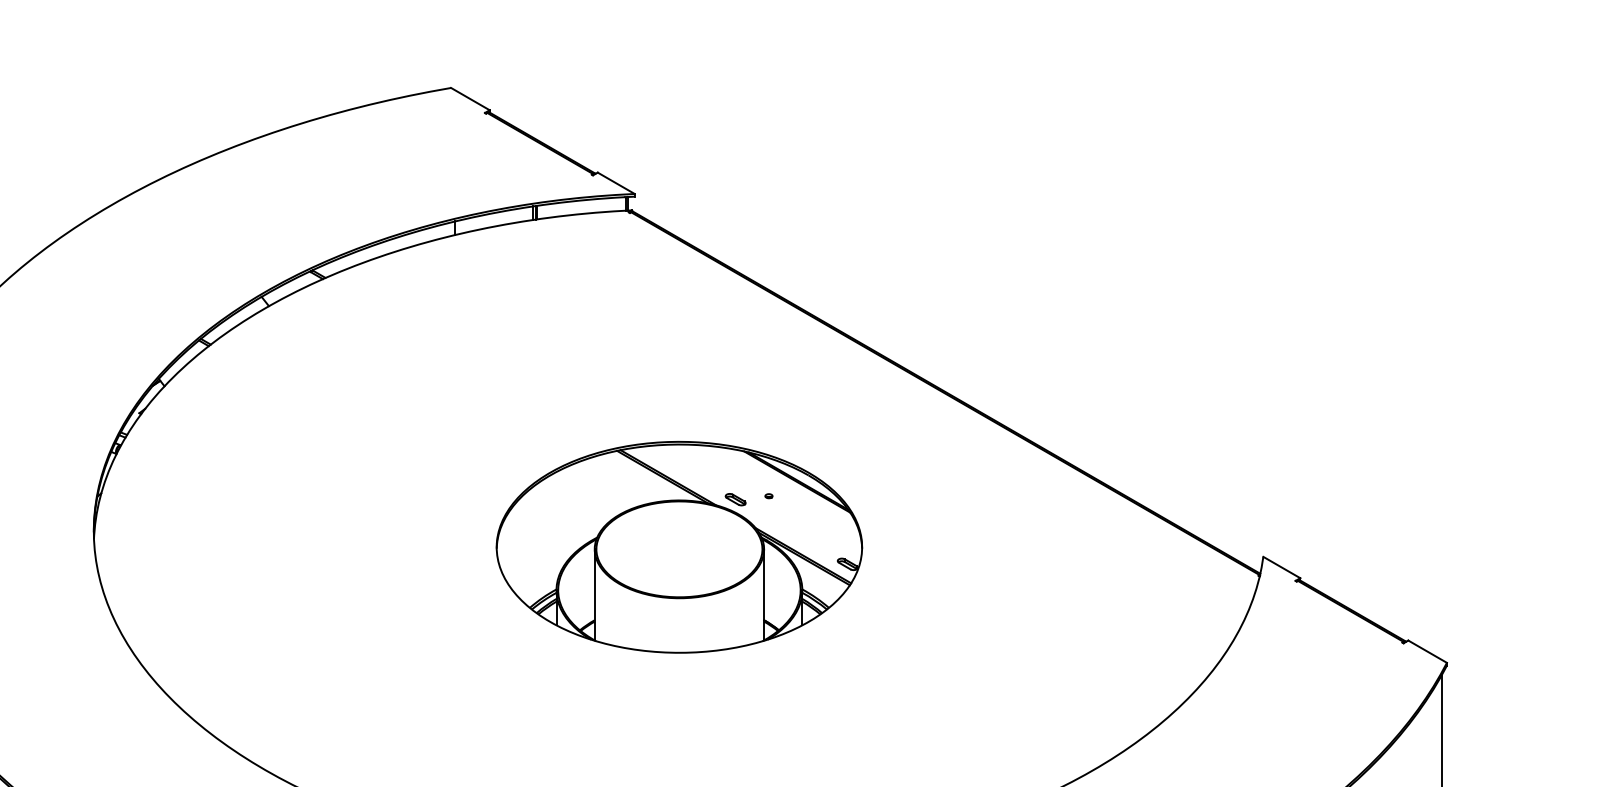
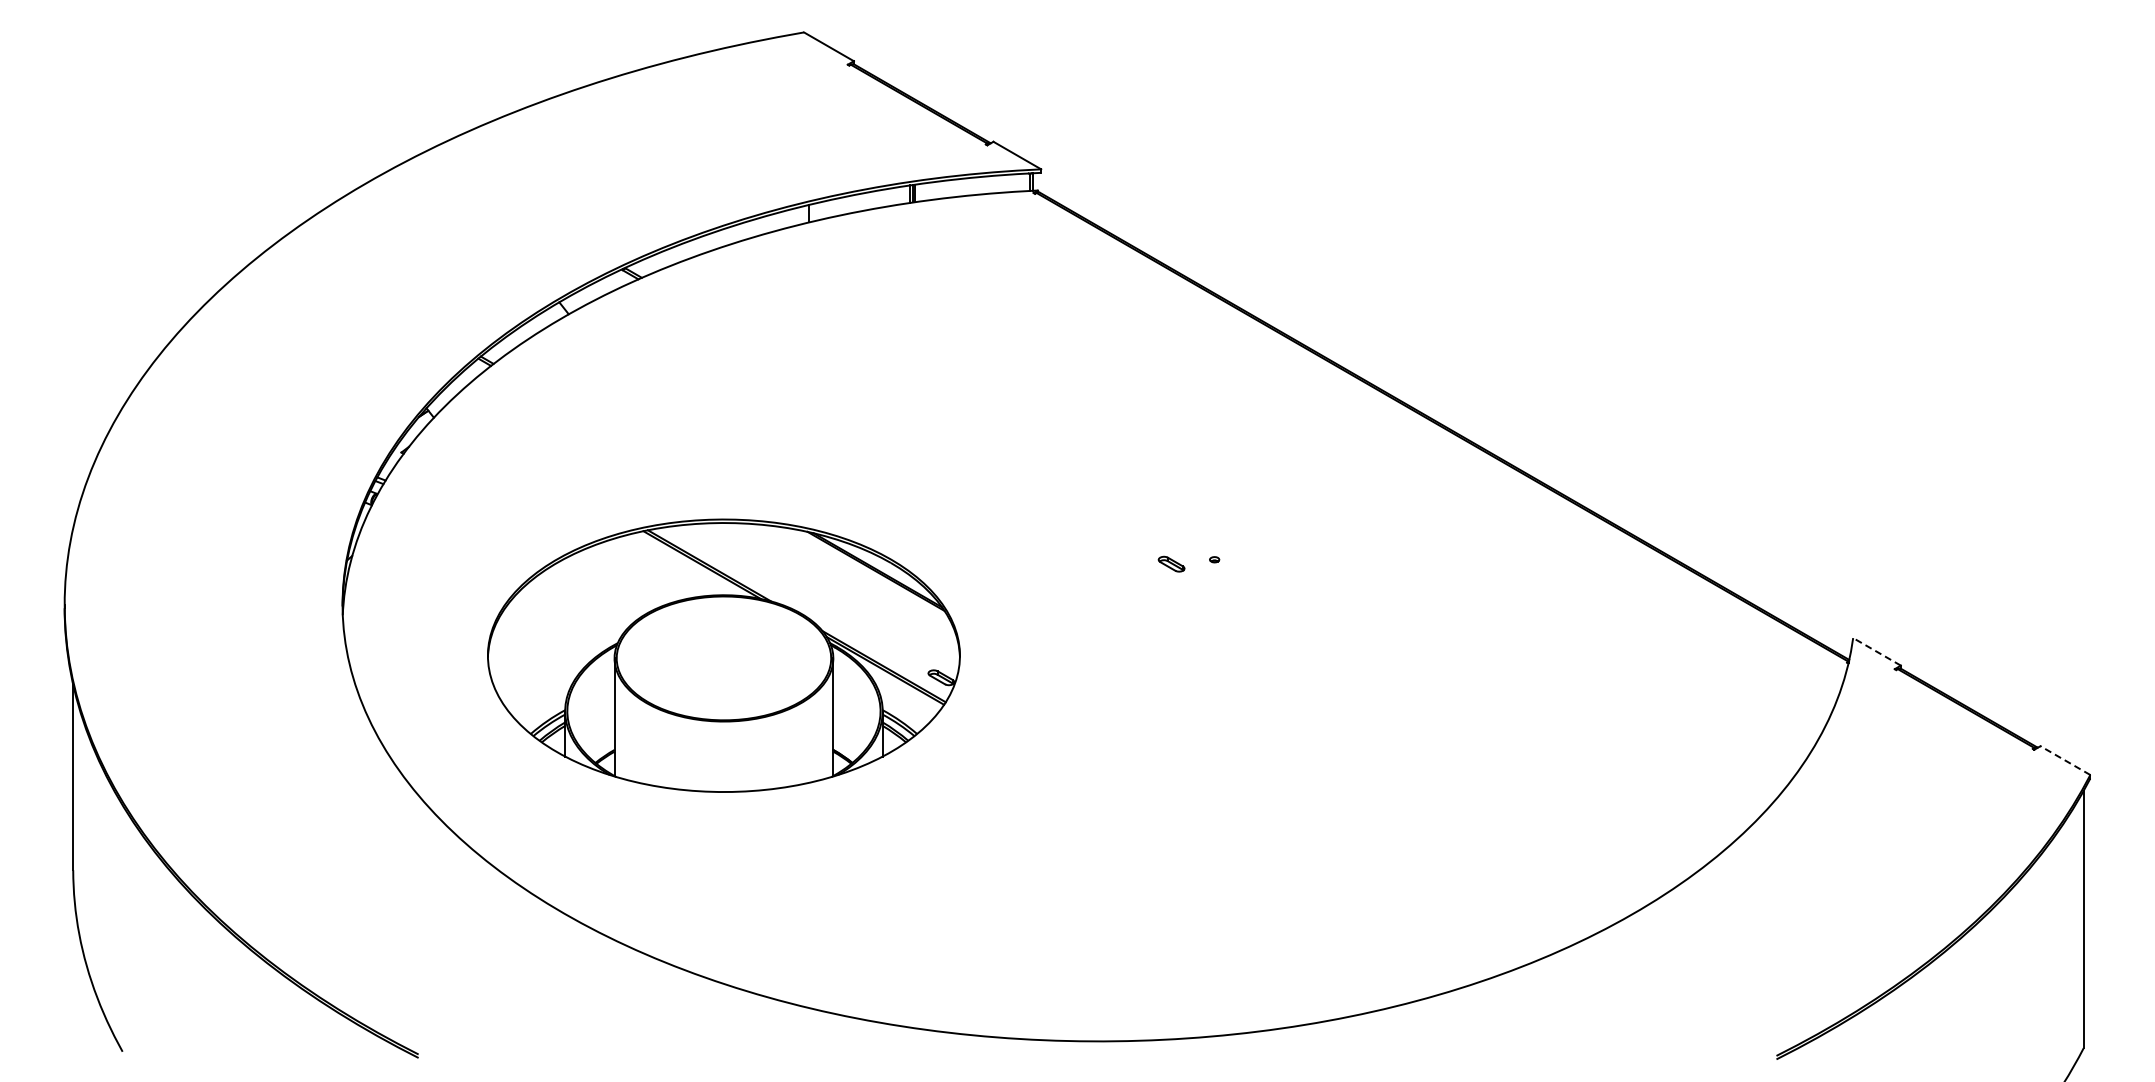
part: (679, 547) -> (723, 655), moved
line: (1282, 567) -> (1877, 651), solid -> dashed
line: (1427, 651) -> (2065, 760), solid -> dashed

